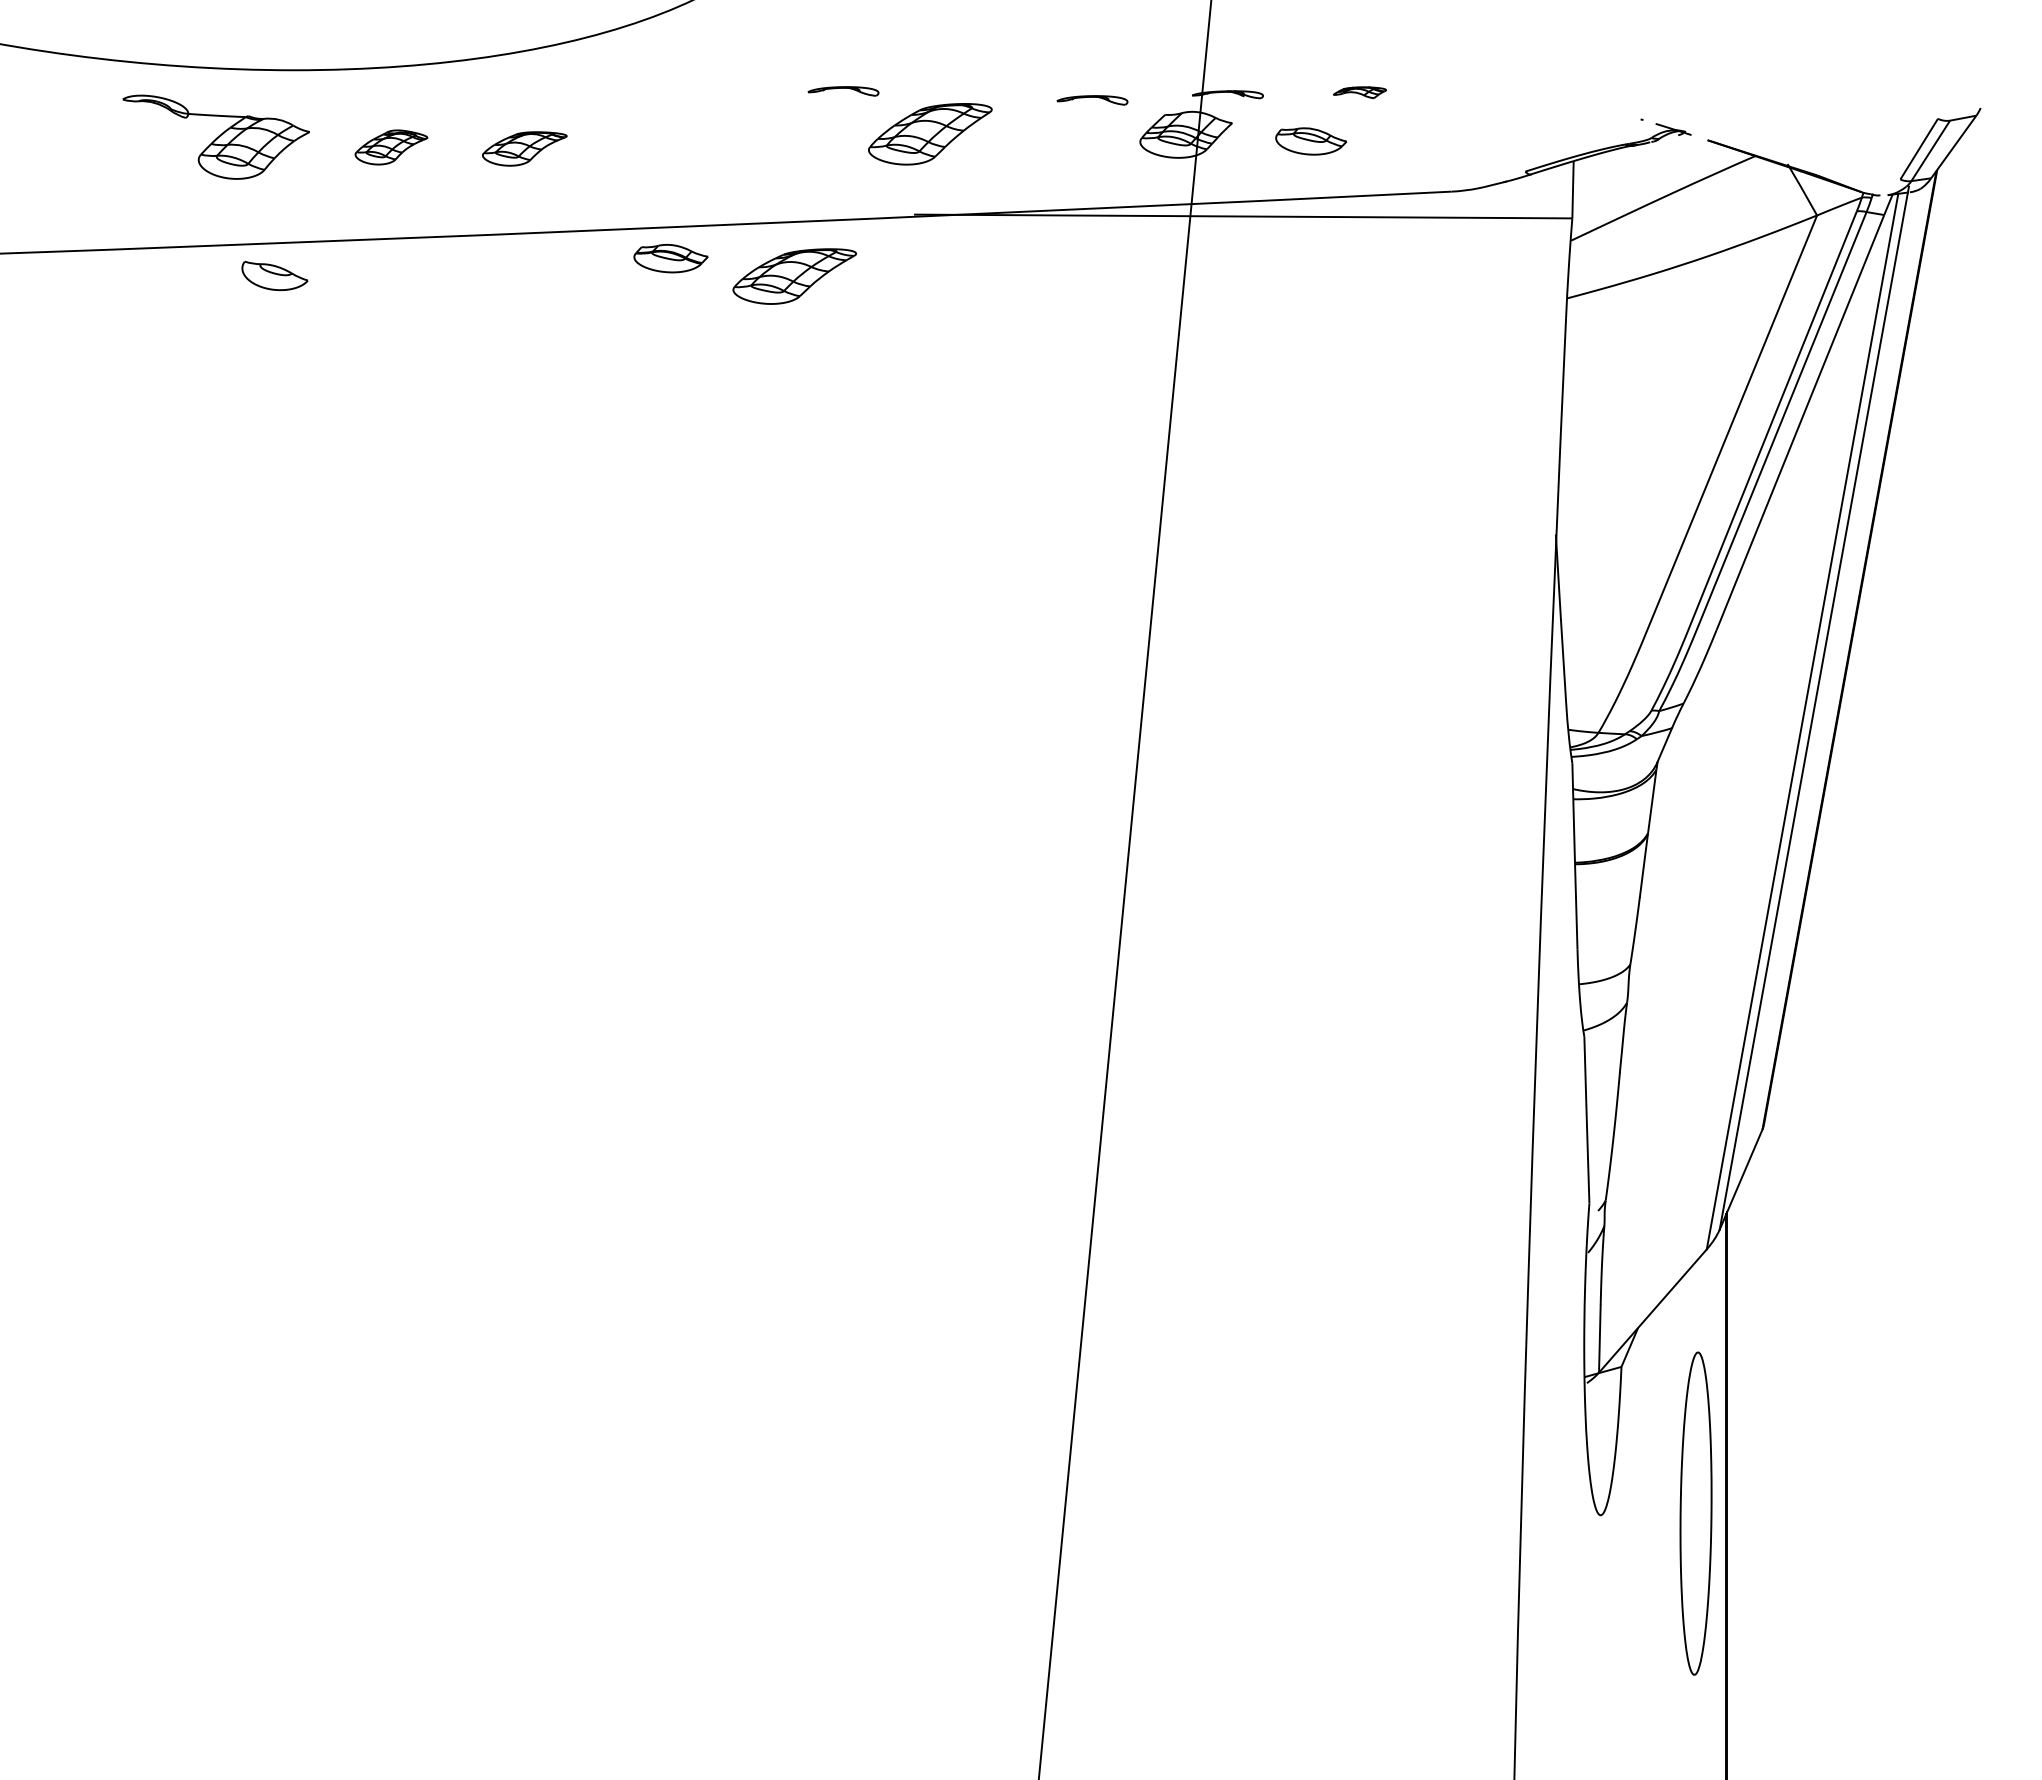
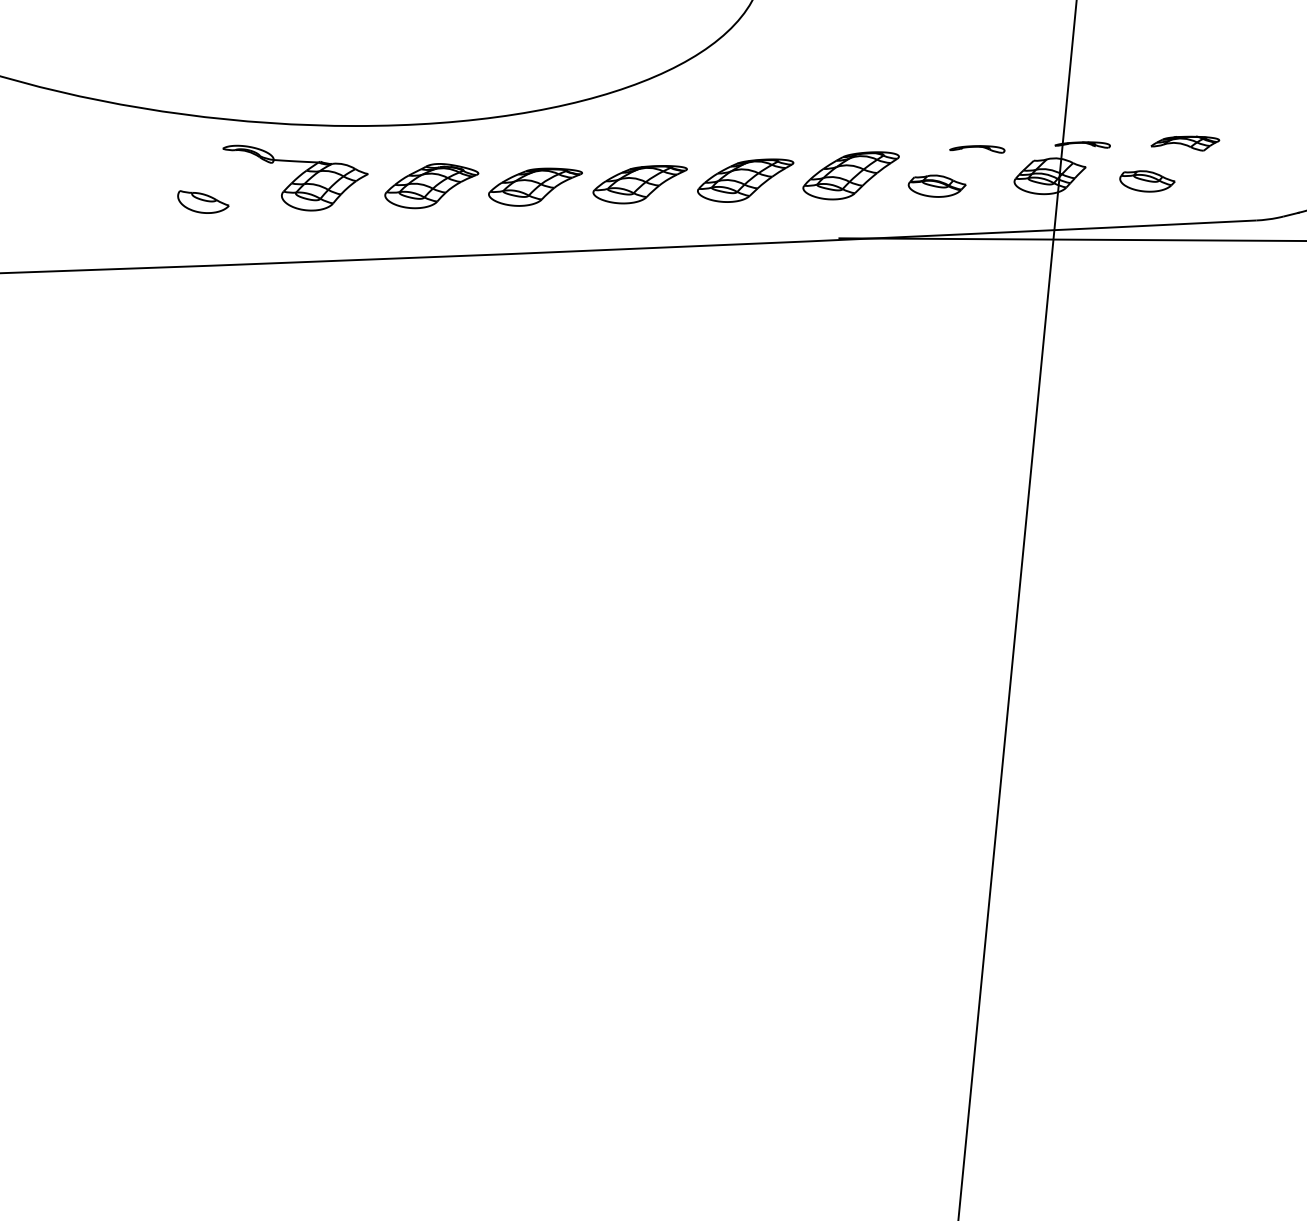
part: (843, 91) -> (783, 142), removed
part: (1359, 92) -> (1185, 143), size x1.67
part: (659, 145) -> (640, 184), added
part: (391, 147) -> (431, 186), size x1.67
part: (524, 148) -> (535, 186), size x1.43
part: (670, 258) -> (936, 186), moved
part: (274, 275) -> (203, 201), moved
part: (794, 276) -> (745, 180), moved

